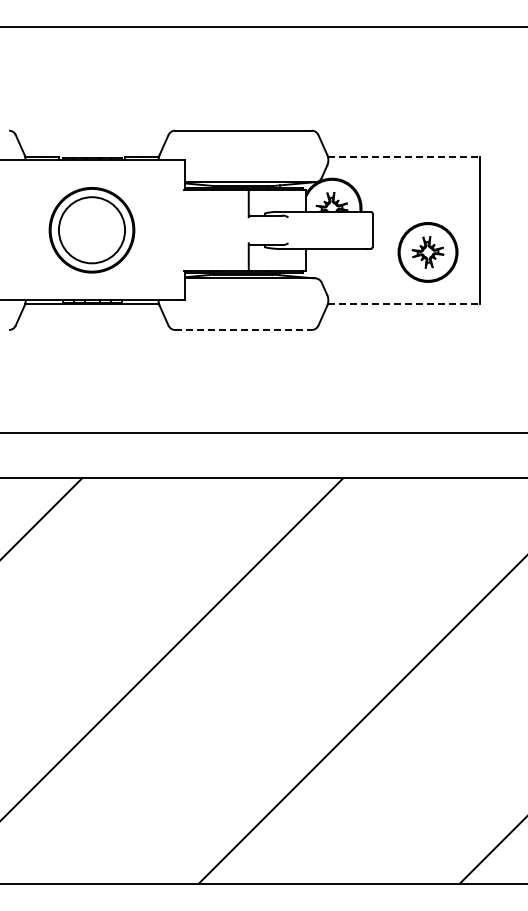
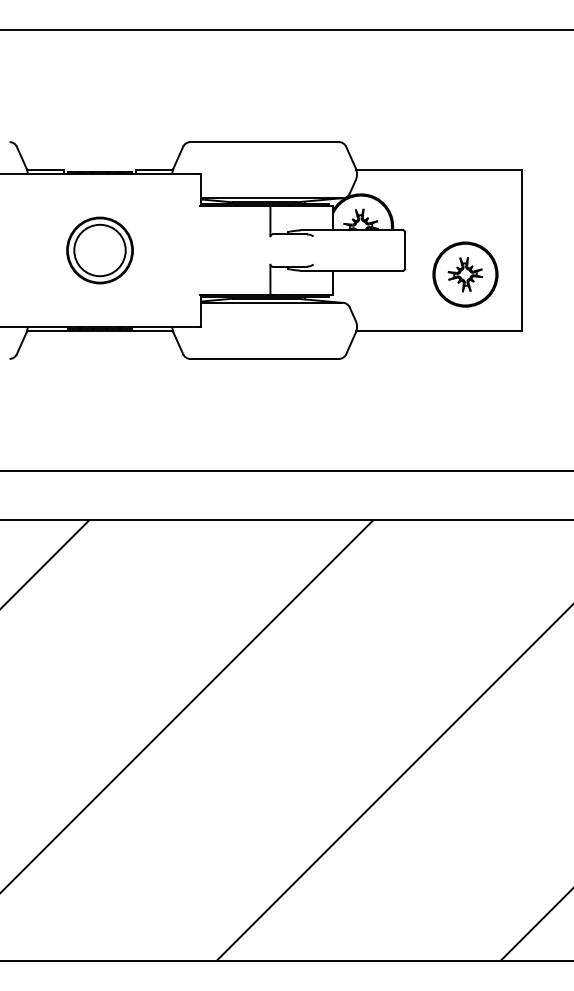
line: (403, 156) -> (438, 170), dashed -> solid
part: (92, 230) -> (100, 250), size x0.71
line: (403, 304) -> (438, 331), dashed -> solid
line: (243, 330) -> (264, 359), dashed -> solid

